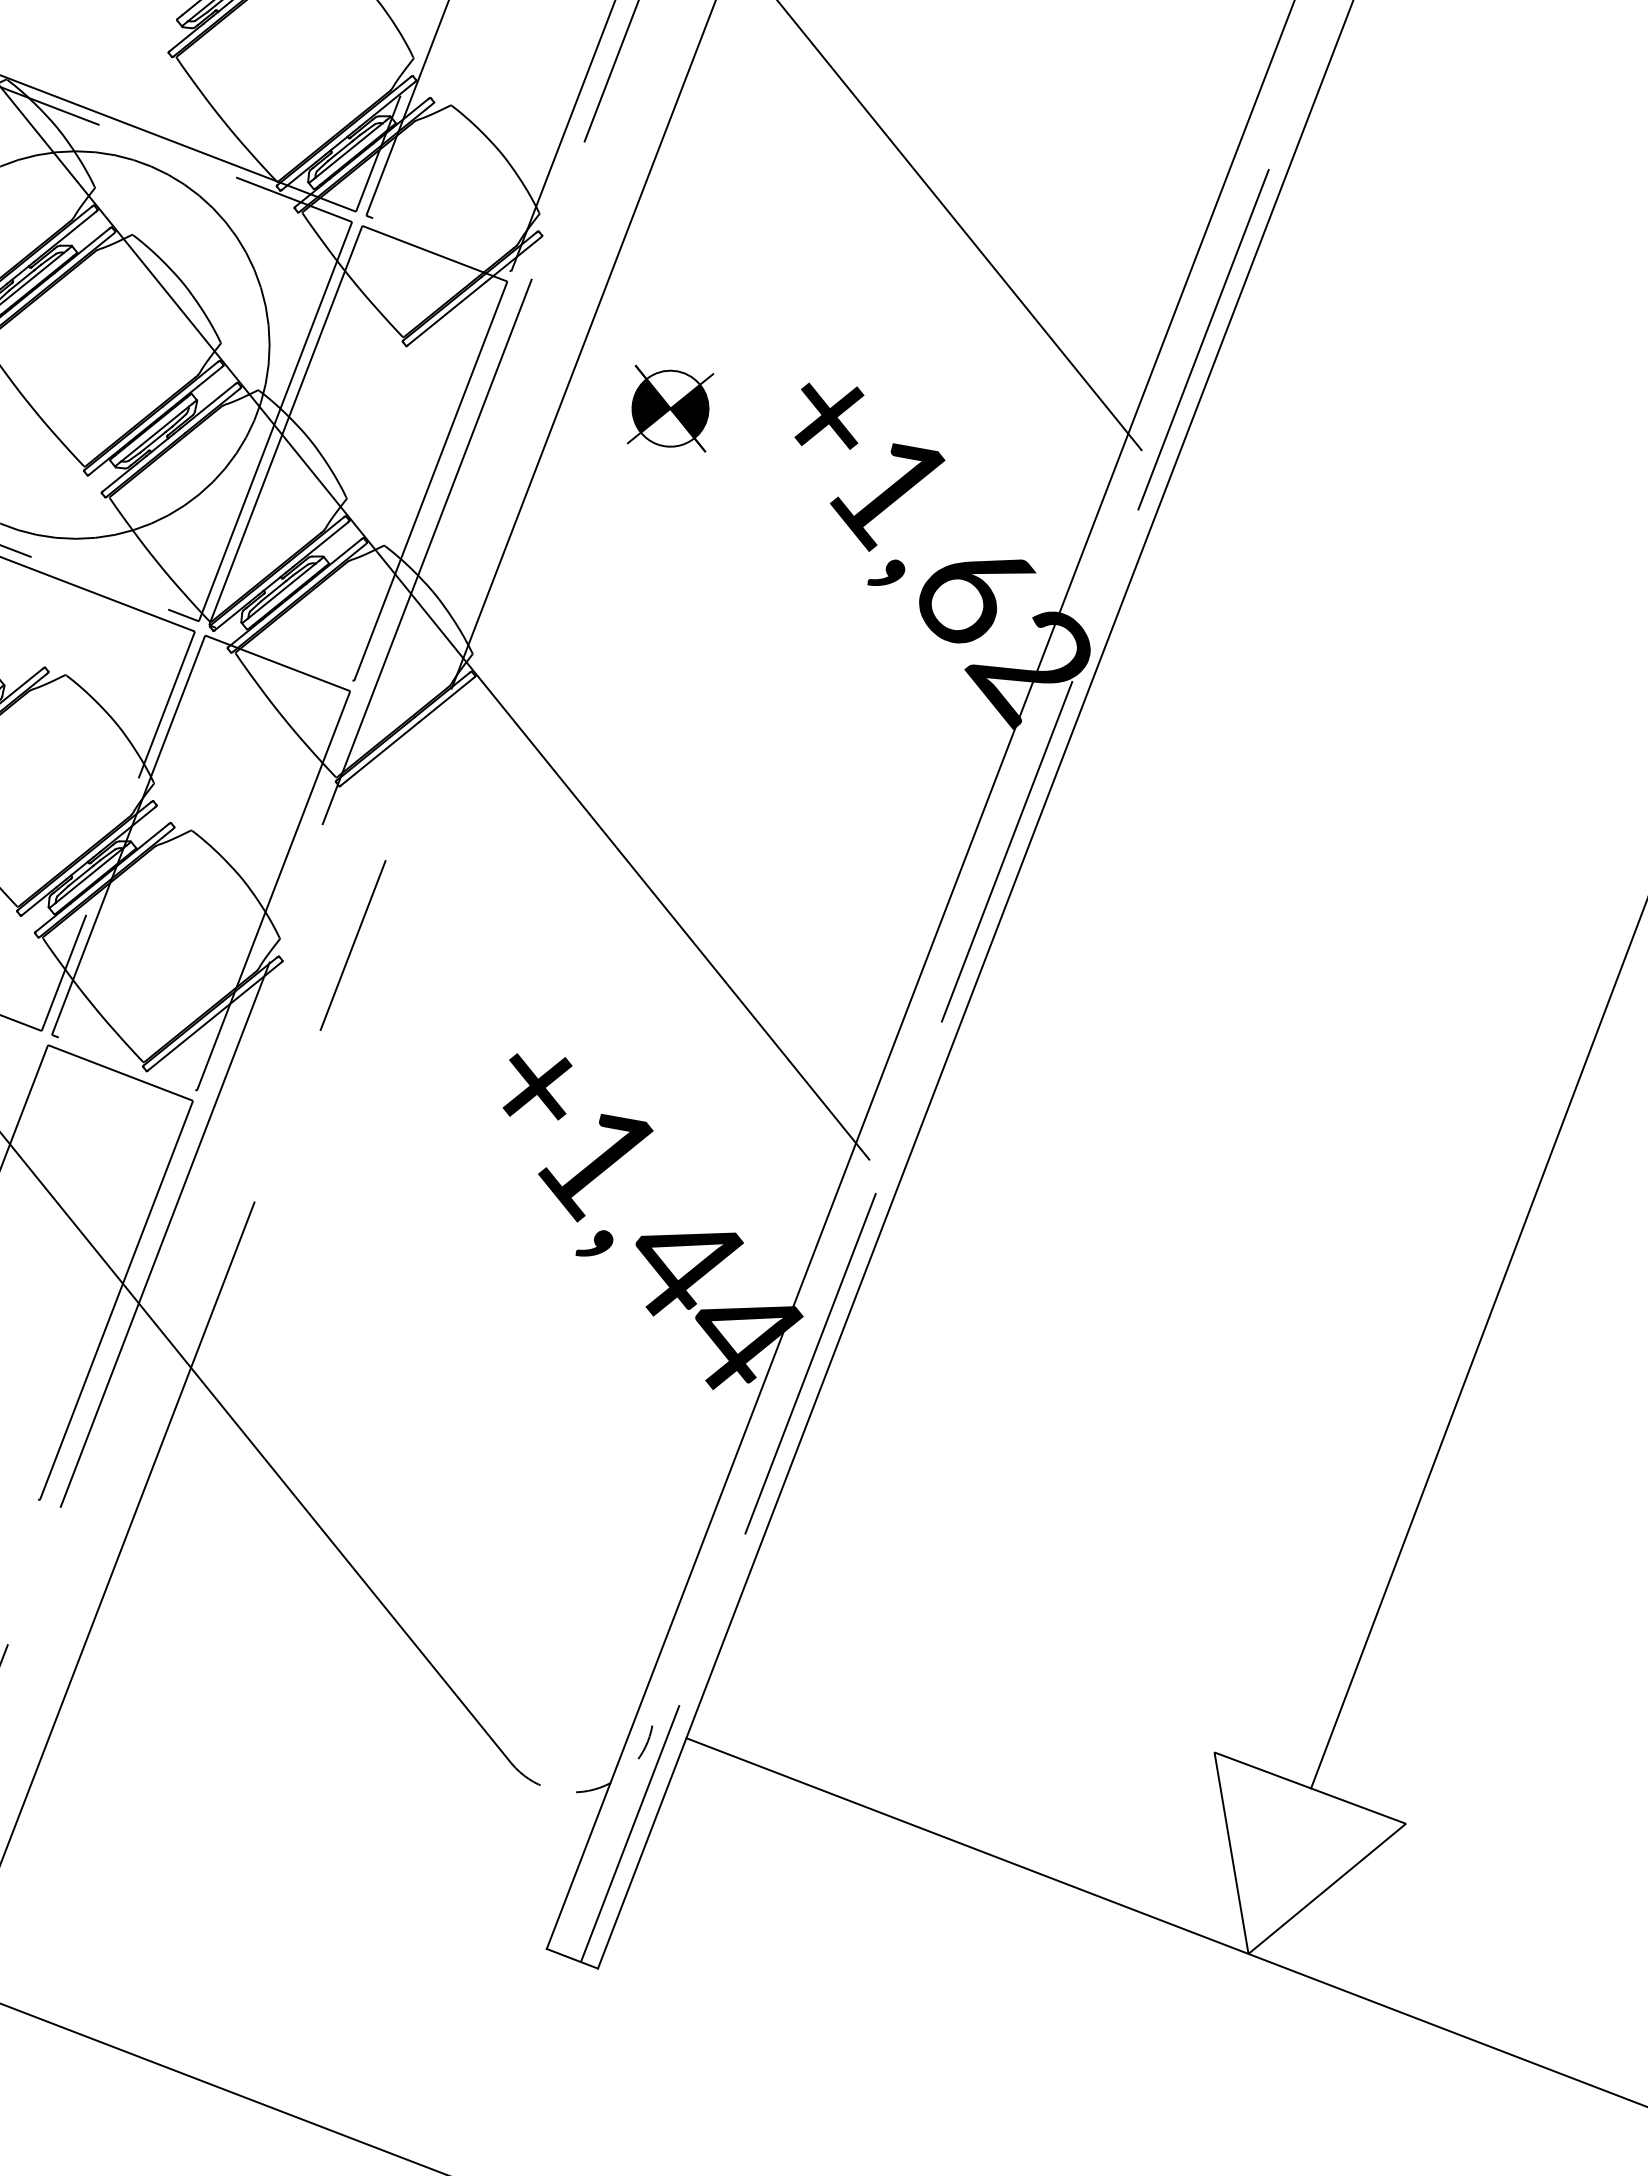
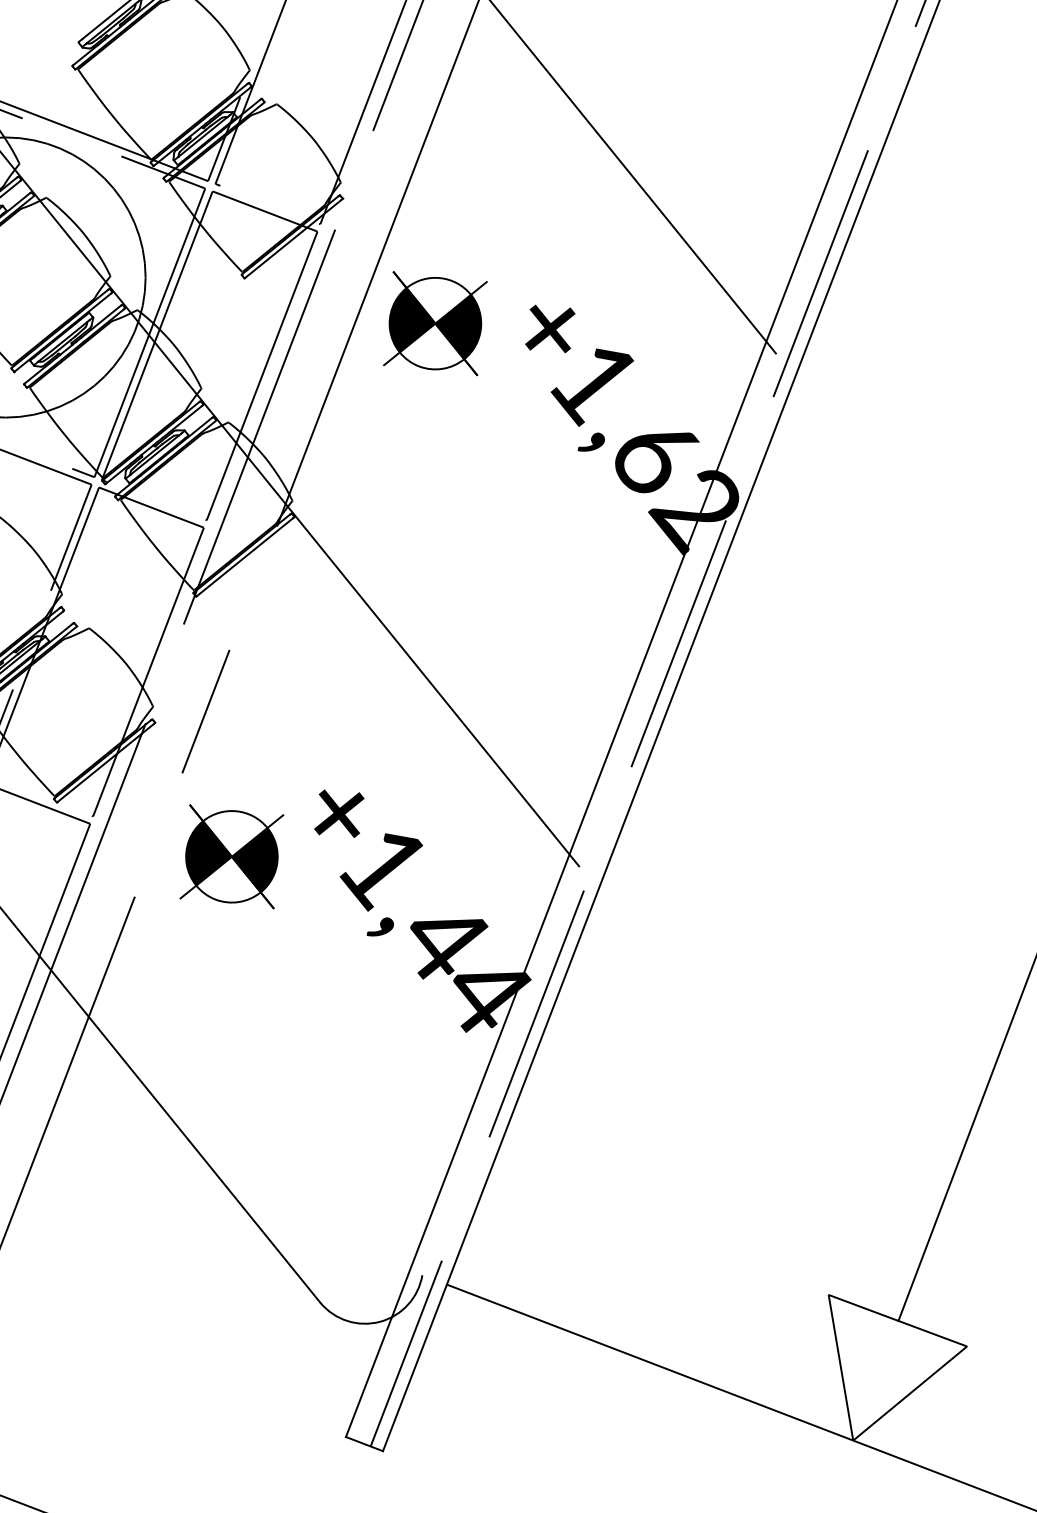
part: (670, 408) -> (435, 323), size x1.67
part: (388, 1146) -> (231, 856), added
arc: (594, 1789) -> (380, 1321), dashed -> solid

